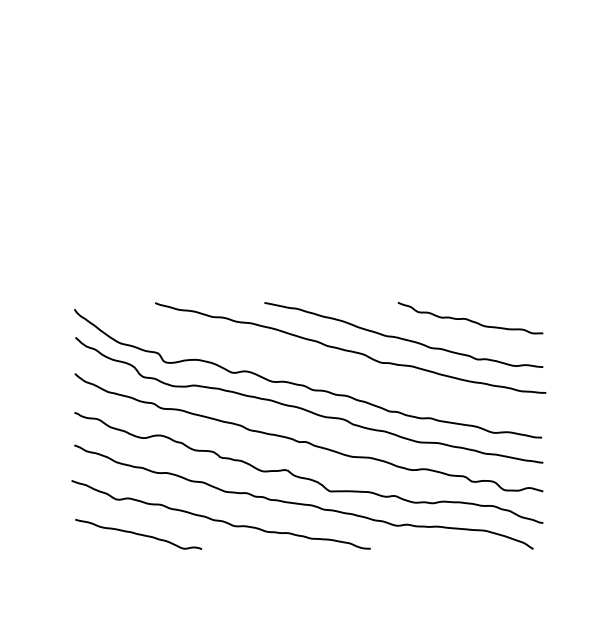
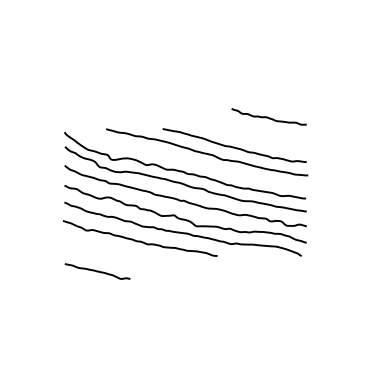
curve: (467, 317) -> (267, 116), moved
curve: (138, 534) -> (97, 271), moved

